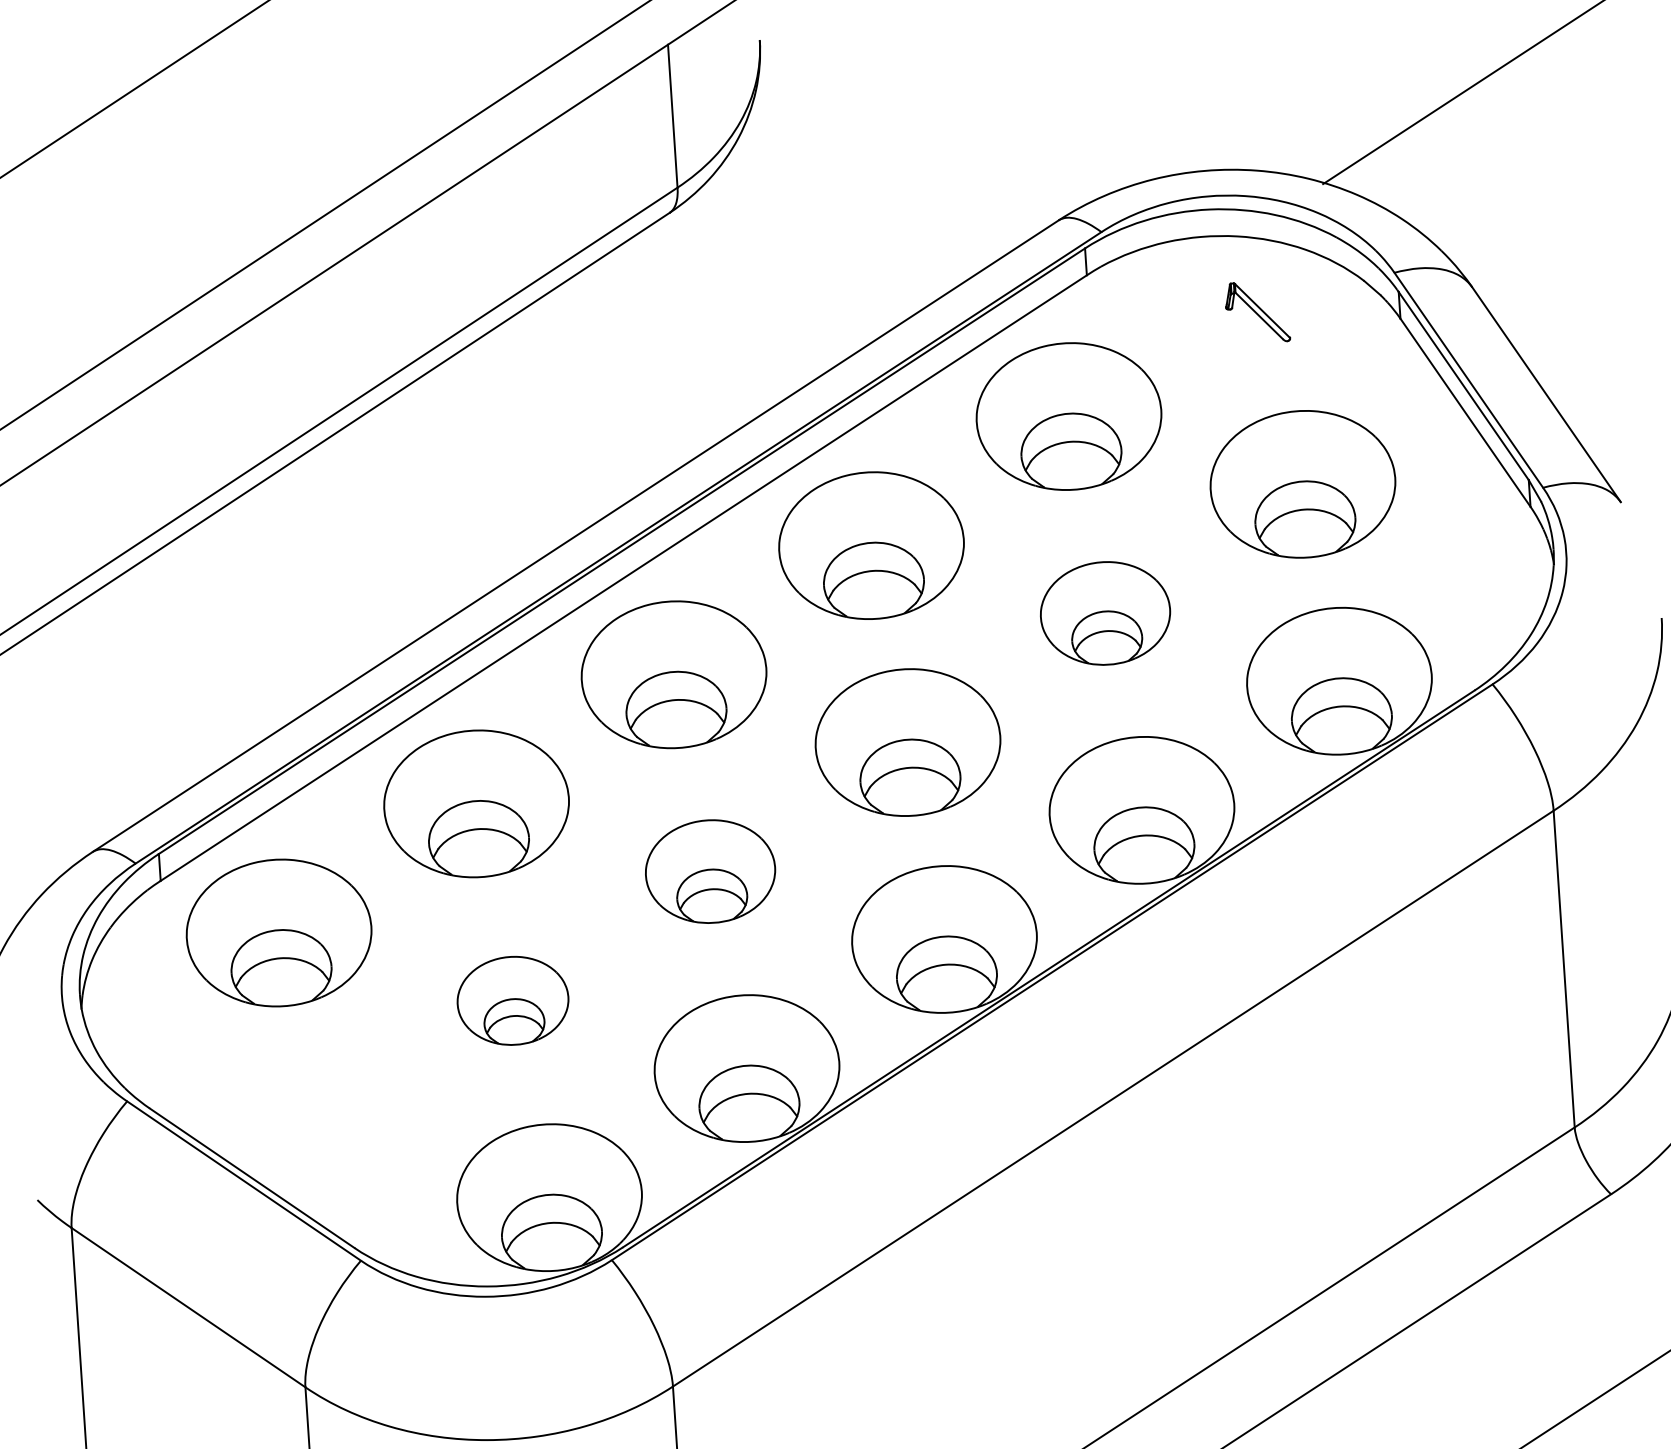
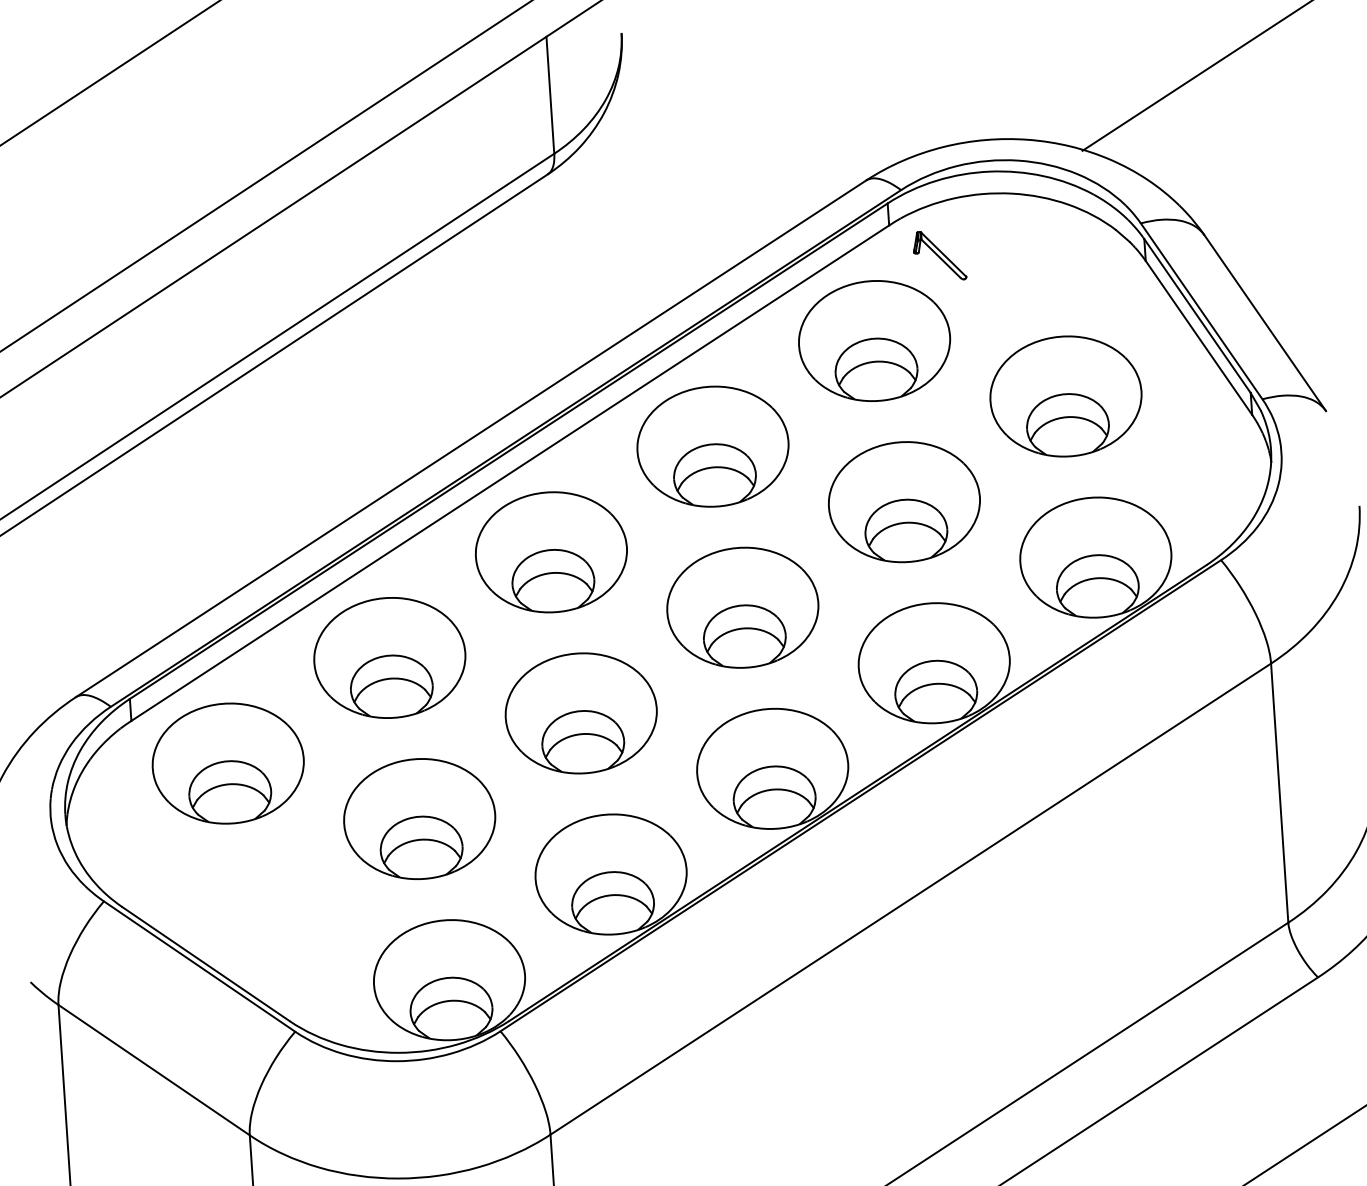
part: (1258, 312) -> (940, 255), moved
part: (1105, 613) -> (904, 502), size x1.43
part: (710, 871) -> (581, 713), size x1.43
part: (512, 1000) -> (419, 818), size x1.67

